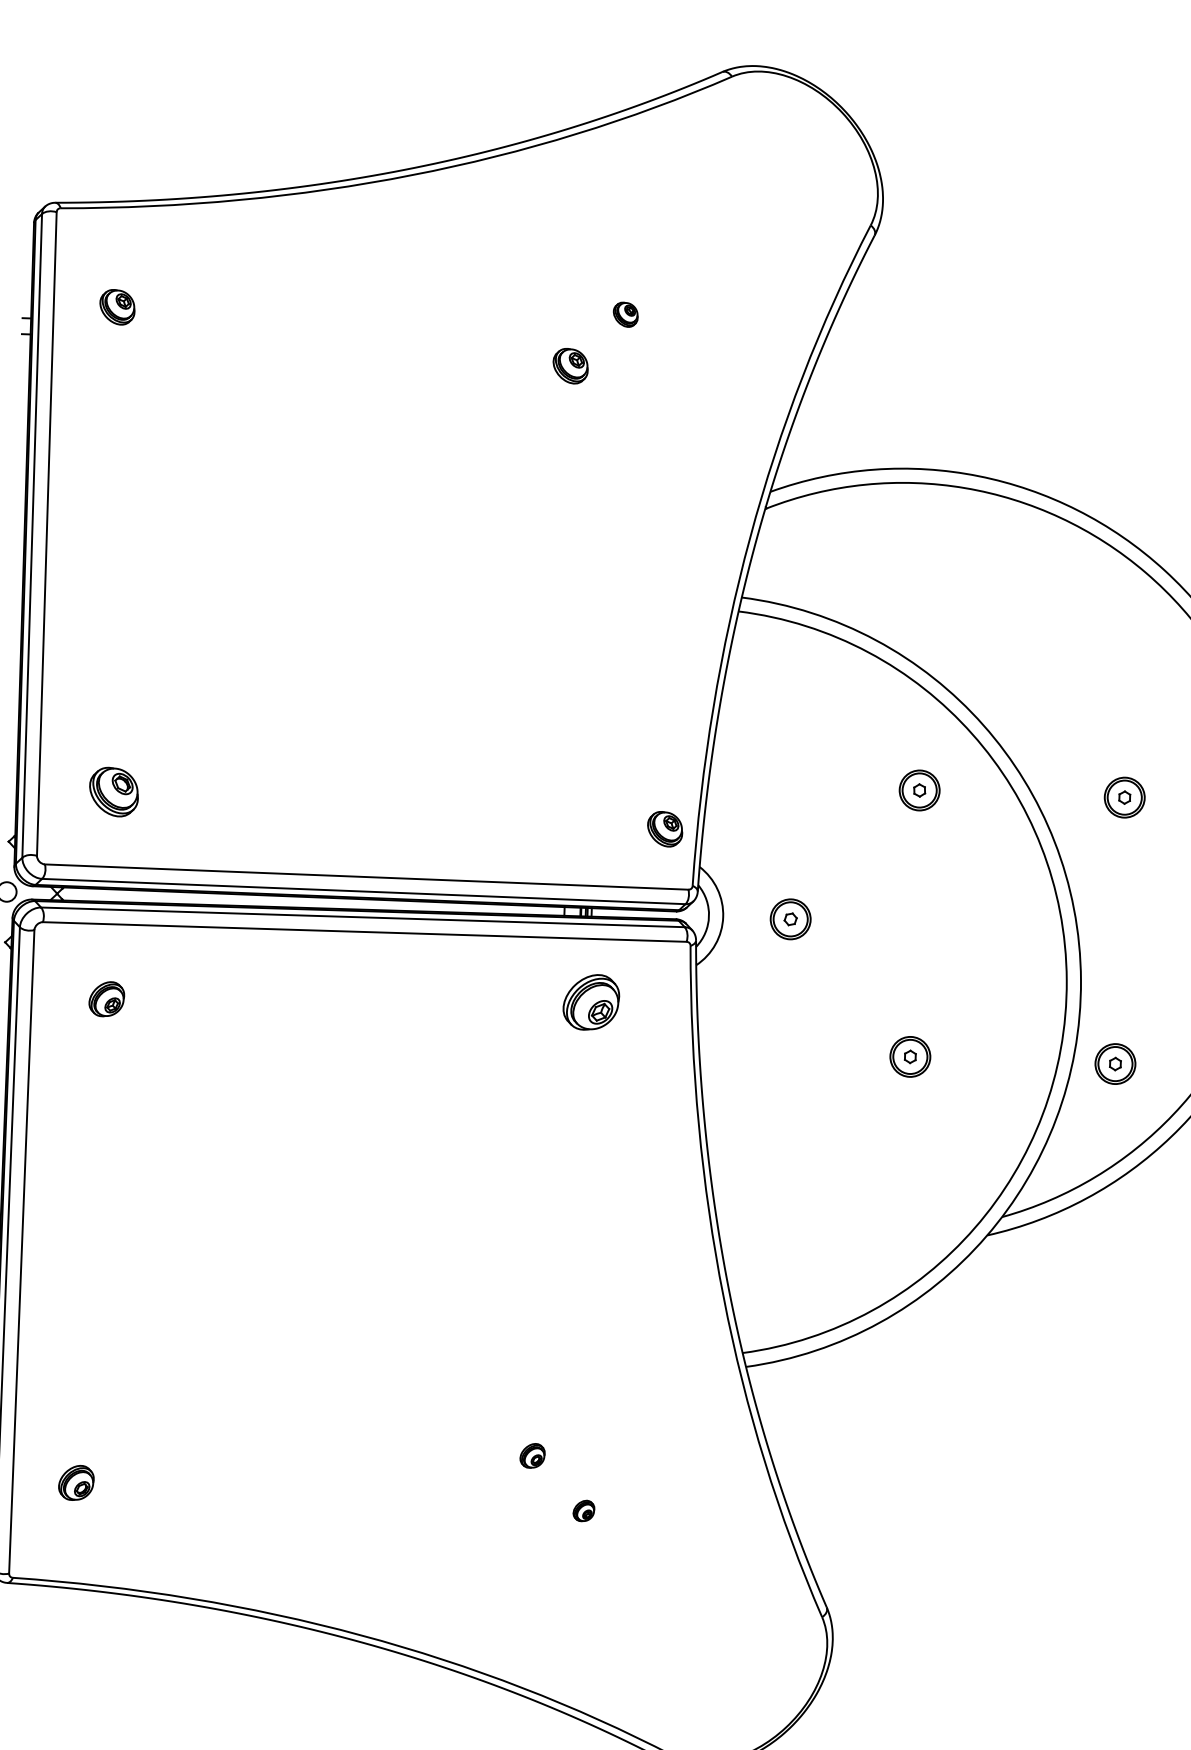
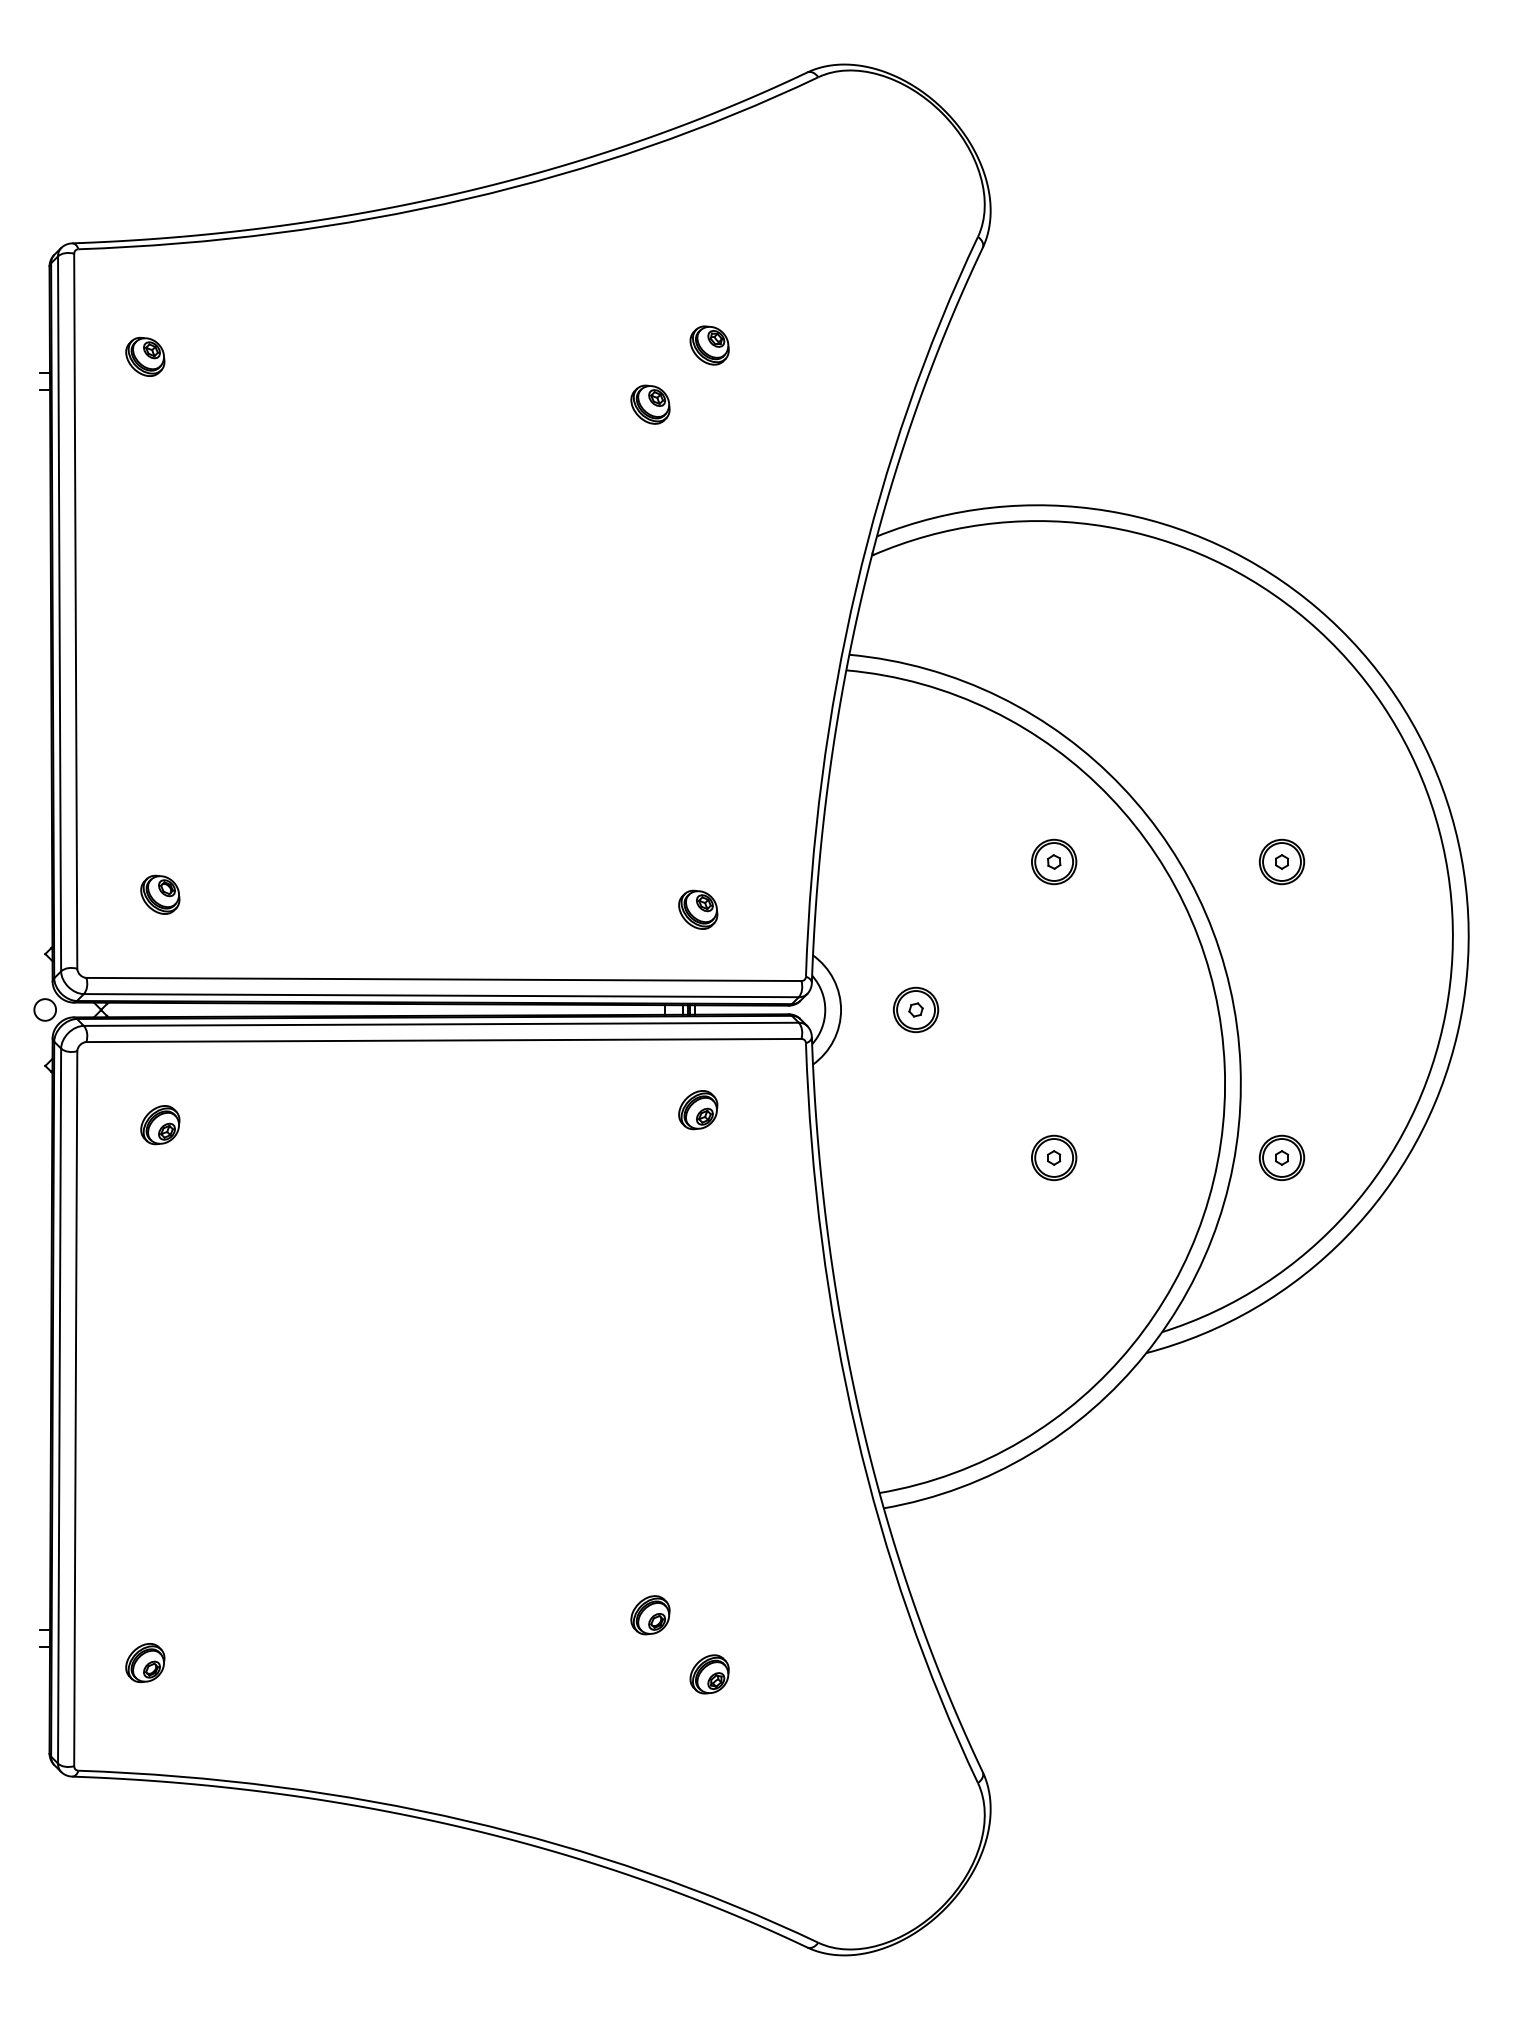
part: (625, 314) -> (709, 345), size x1.43
part: (114, 791) -> (160, 894), size x0.71
part: (665, 828) -> (698, 909), moved
part: (591, 1003) -> (698, 1110), size x0.62
part: (532, 1456) -> (650, 1615), size x1.43
part: (583, 1511) -> (709, 1674), size x1.67

